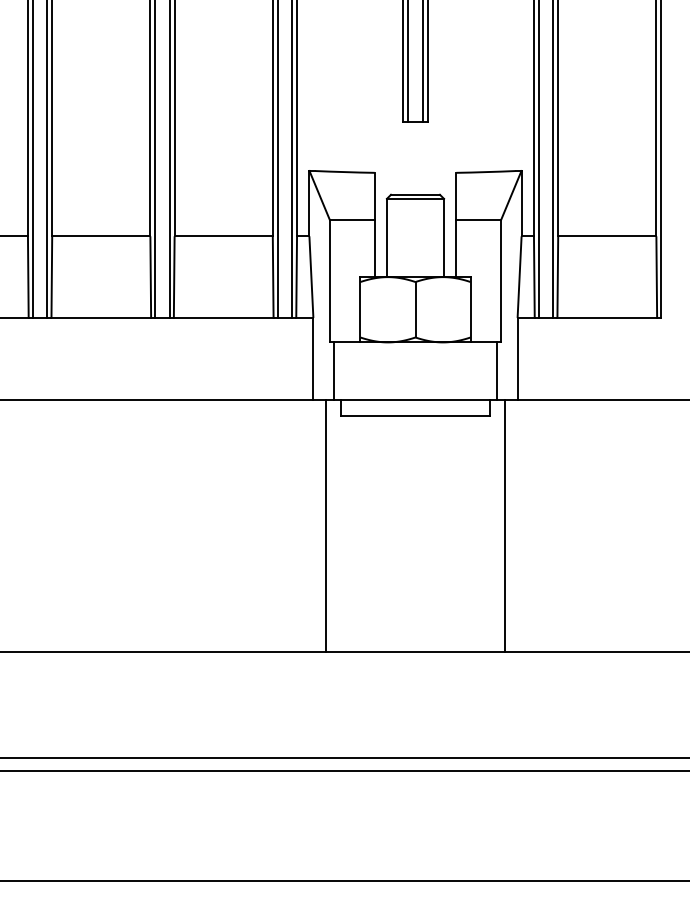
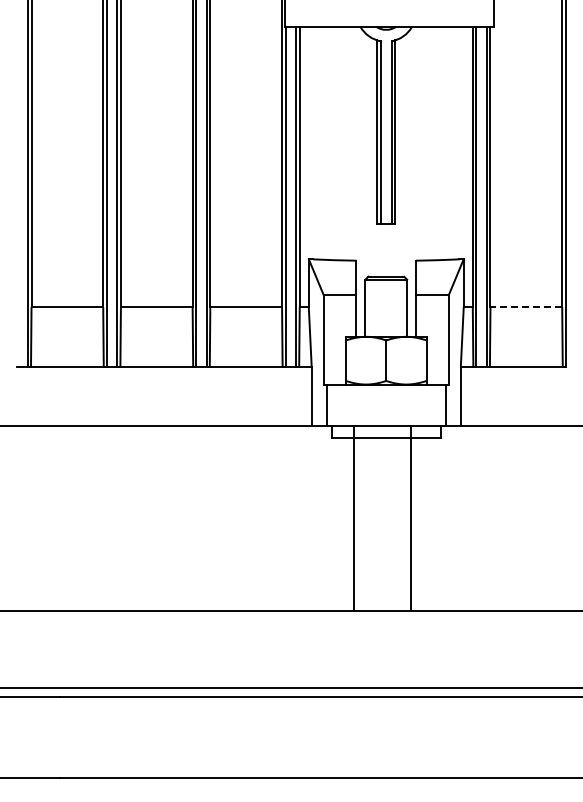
line: (607, 236) -> (526, 307), solid -> dashed
line: (325, 525) -> (353, 518), moved
line: (504, 525) -> (410, 518), moved

